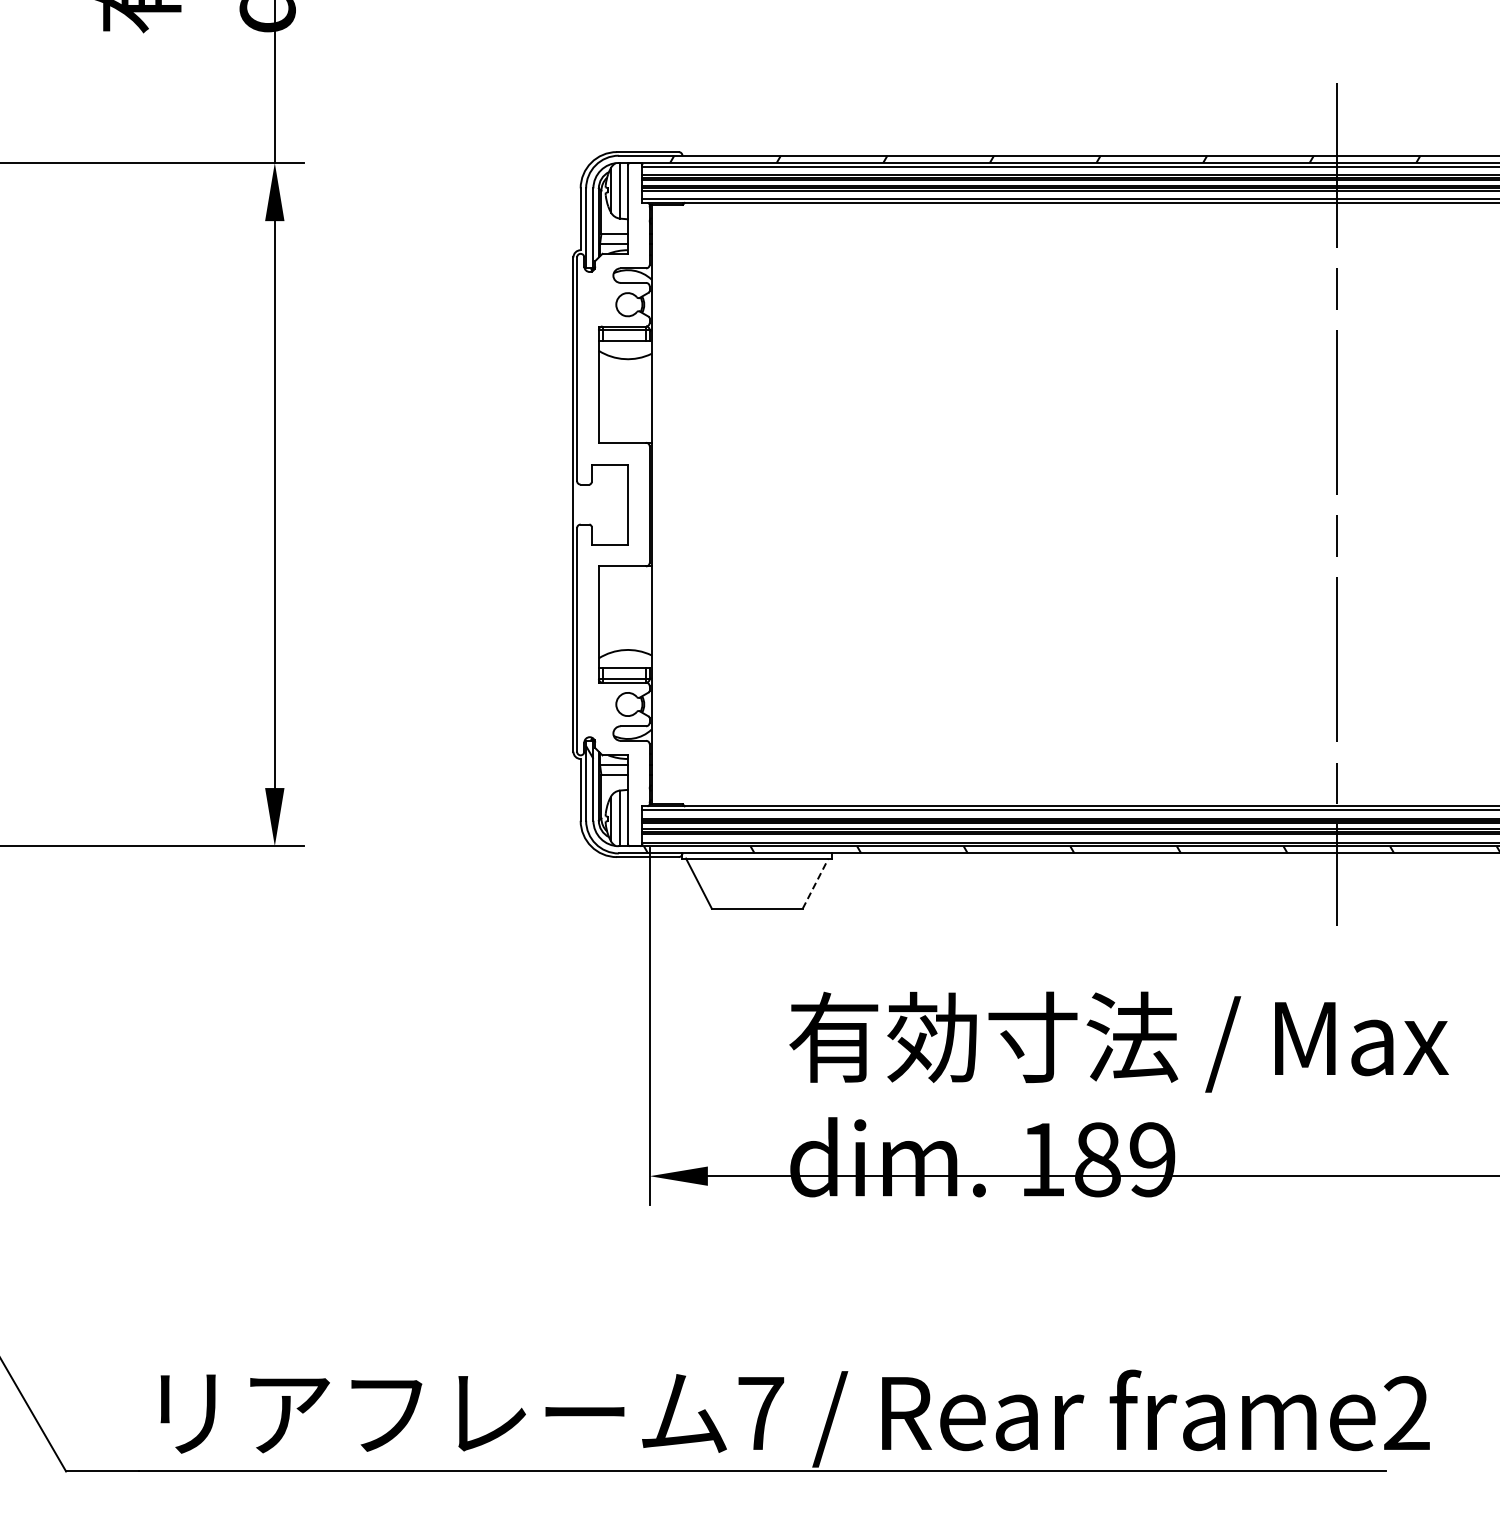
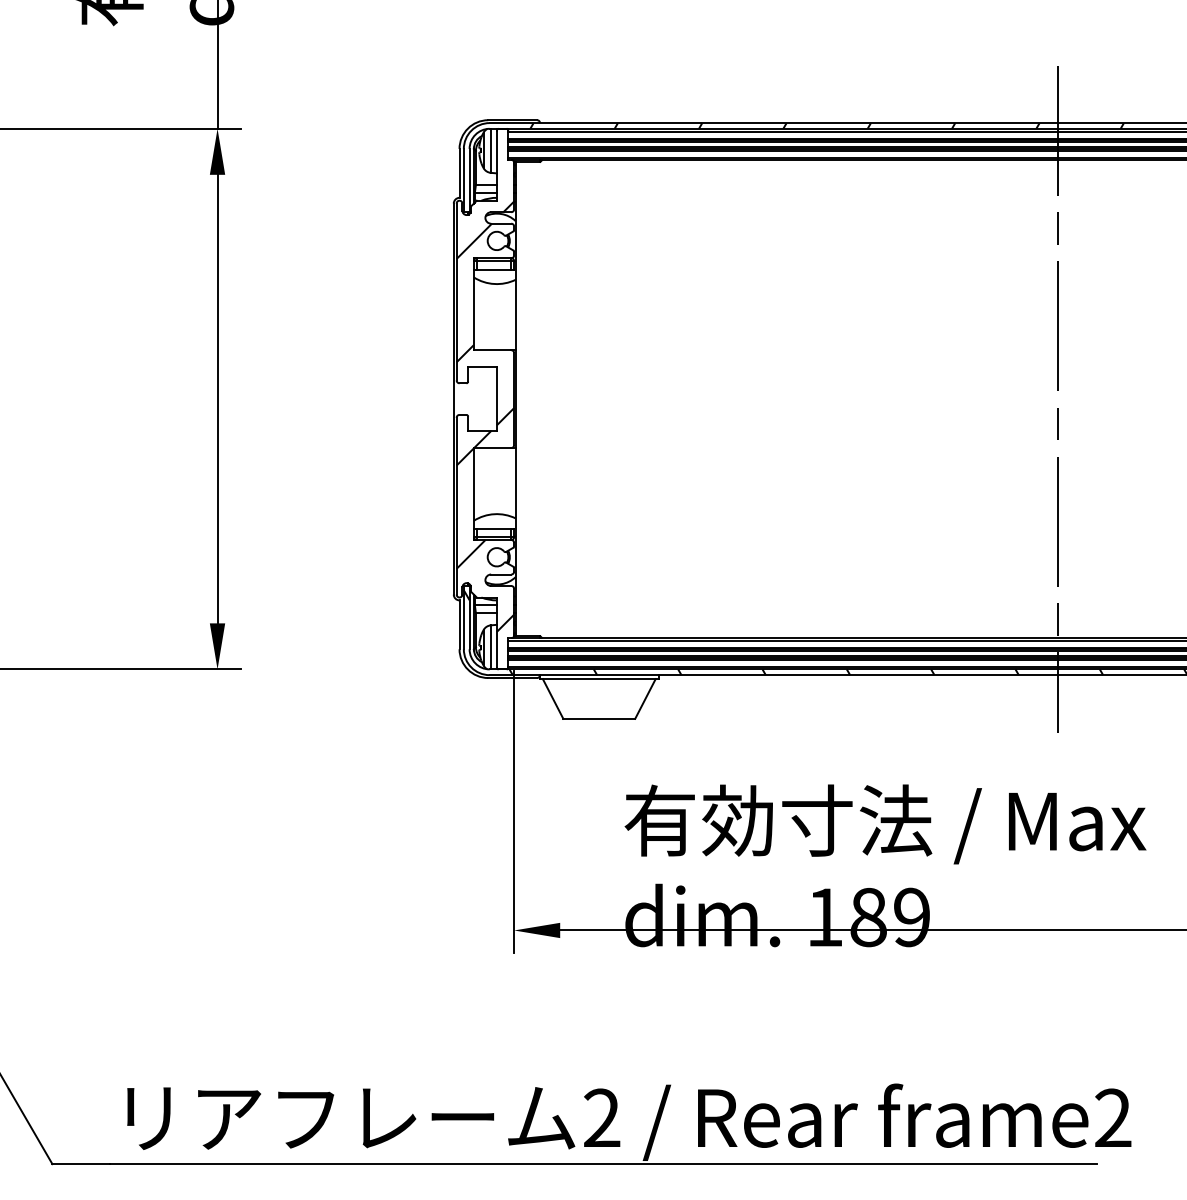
hatch: (613, 526) -> (485, 416), added
line: (815, 883) -> (645, 698), dashed -> solid
text: (761, 1412) -> (602, 1117), 7 -> 2

